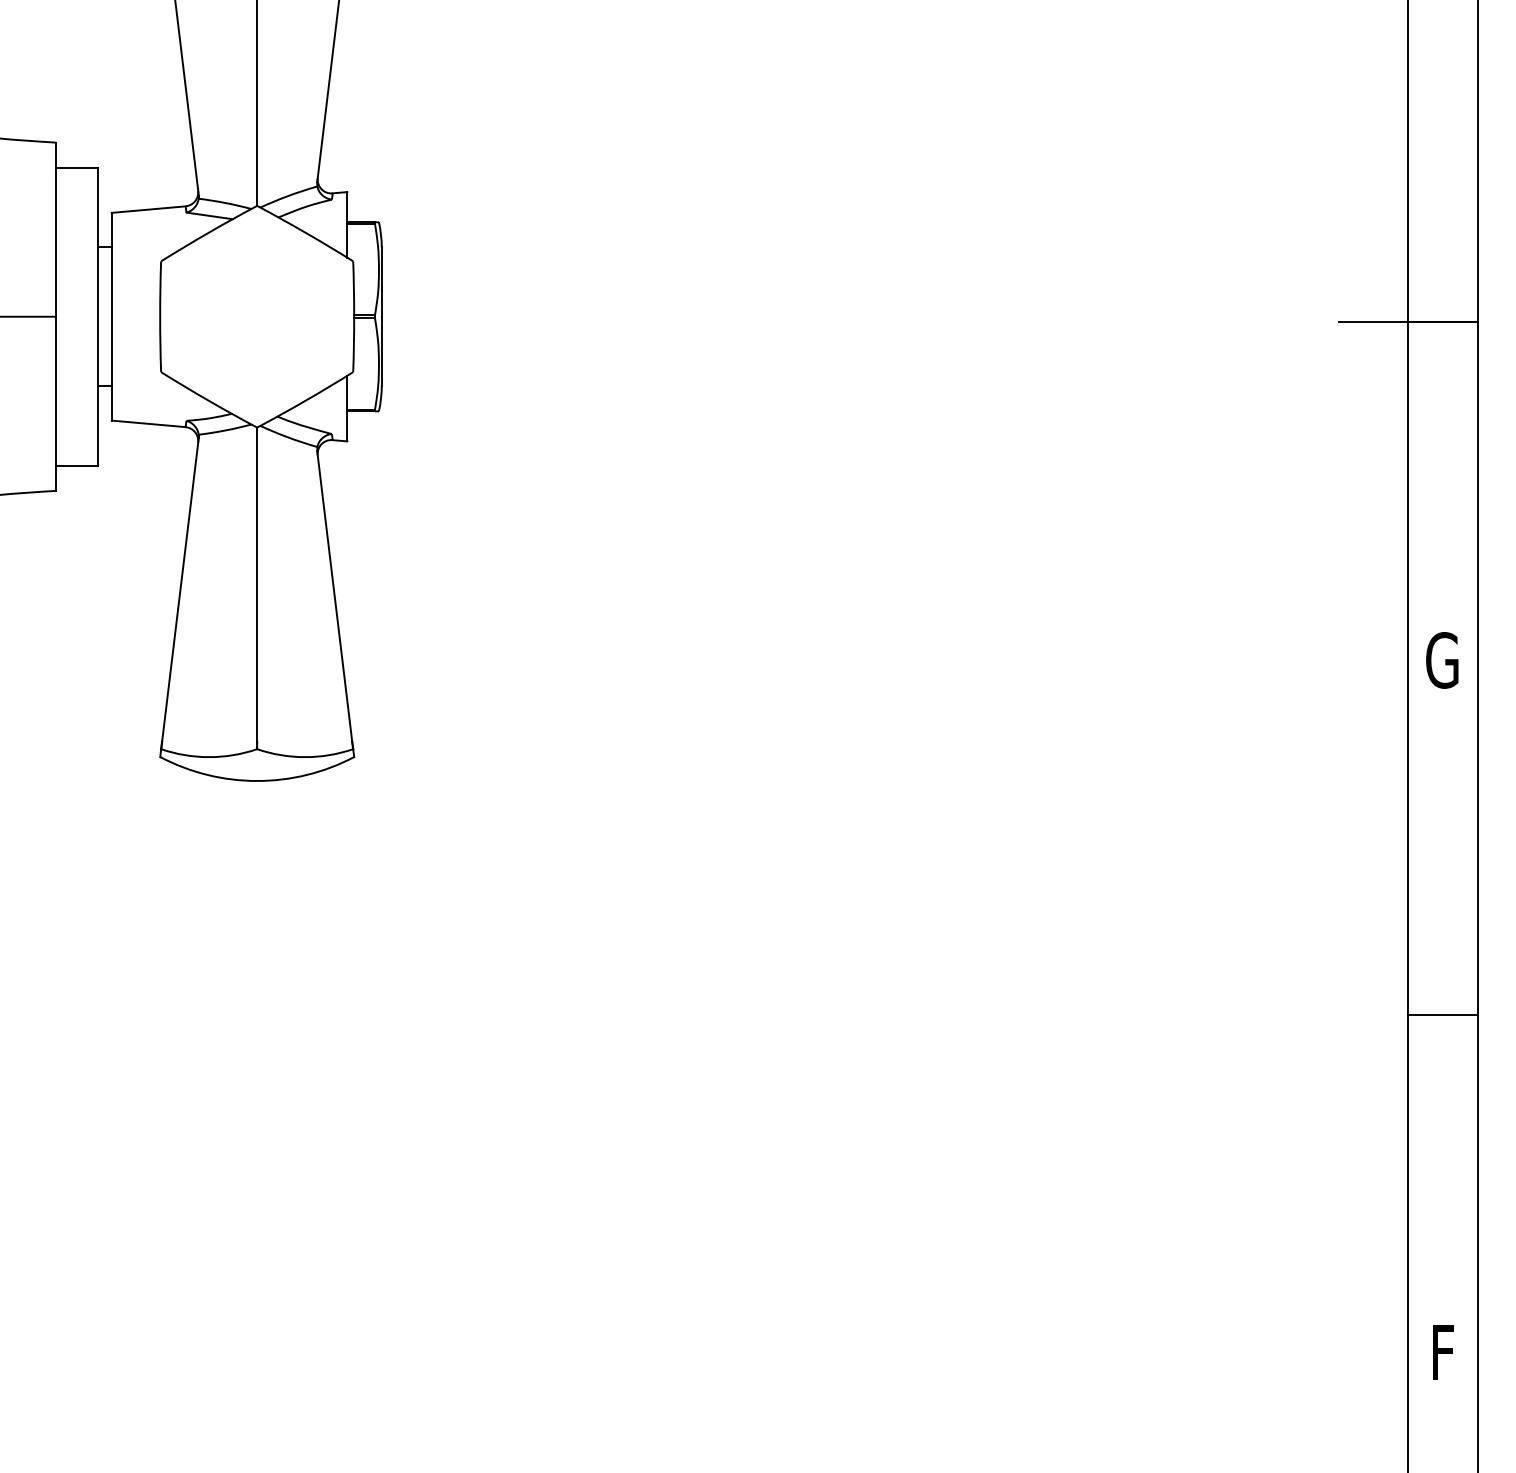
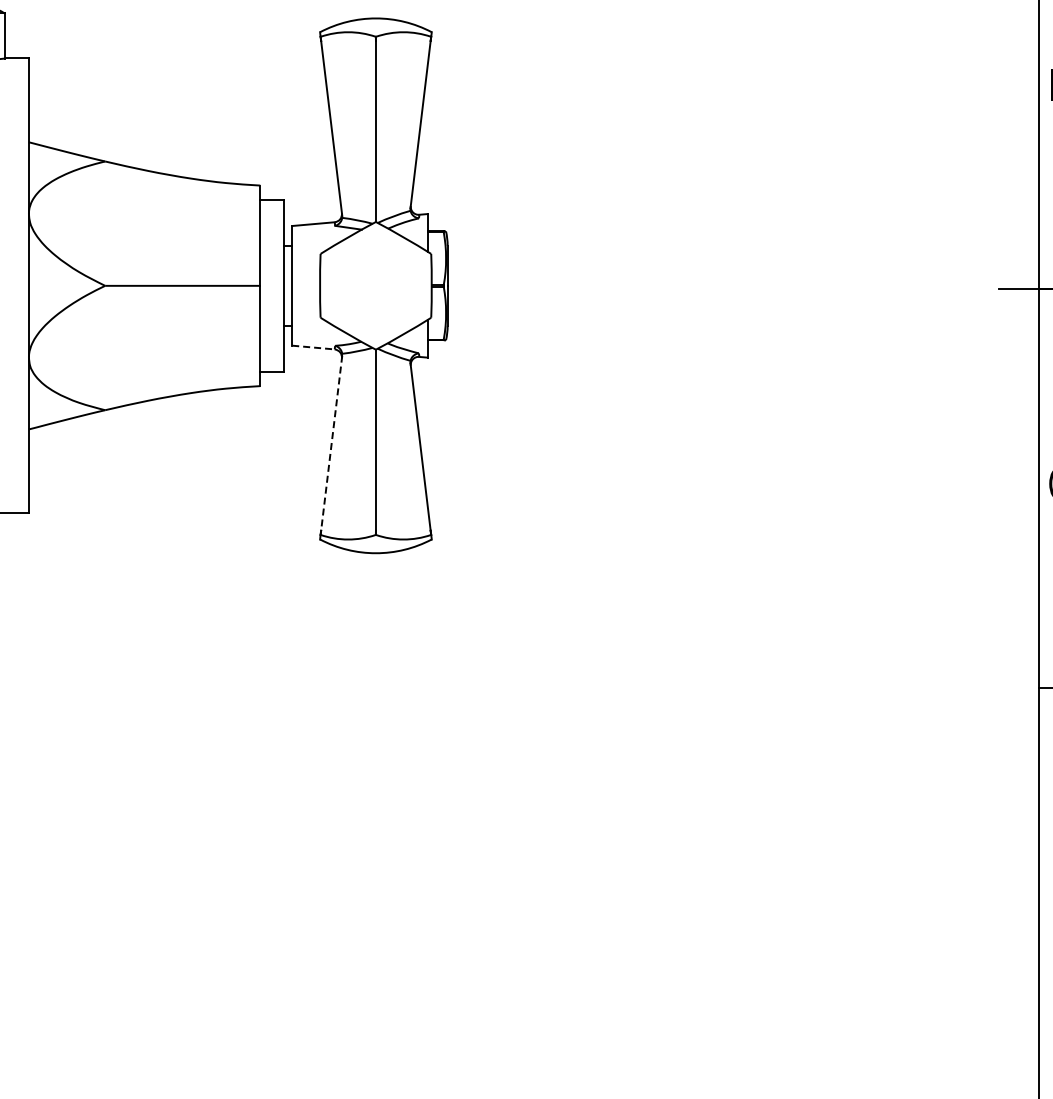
line: (148, 423) -> (313, 347), solid -> dashed
line: (180, 590) -> (331, 443), solid -> dashed

